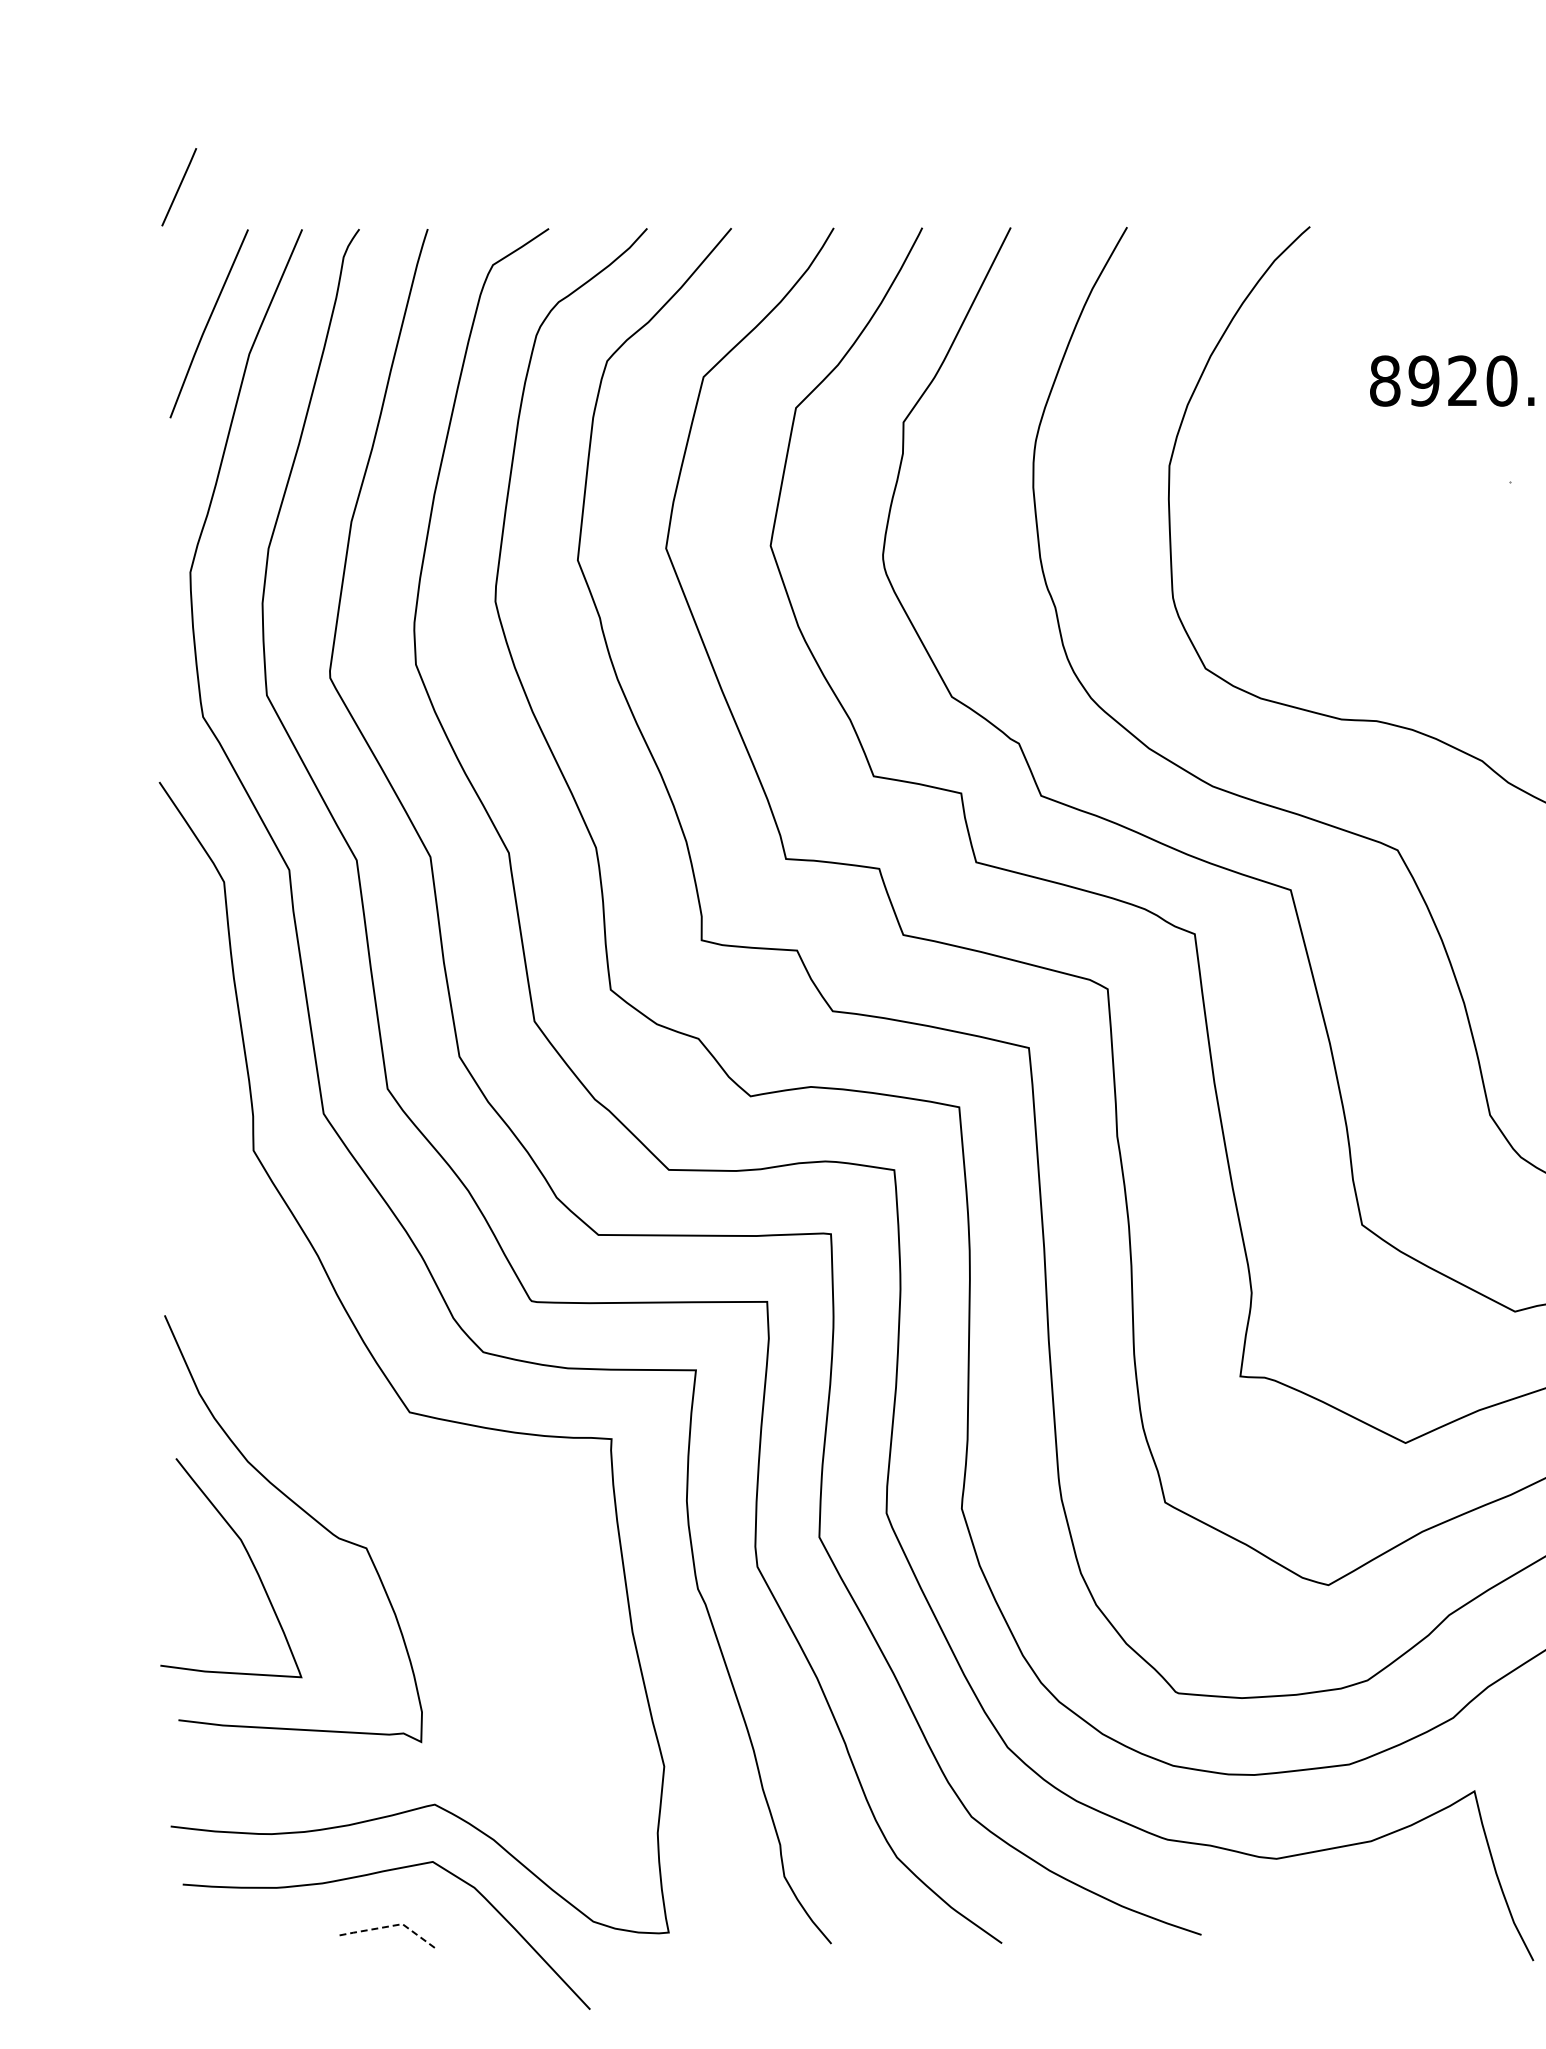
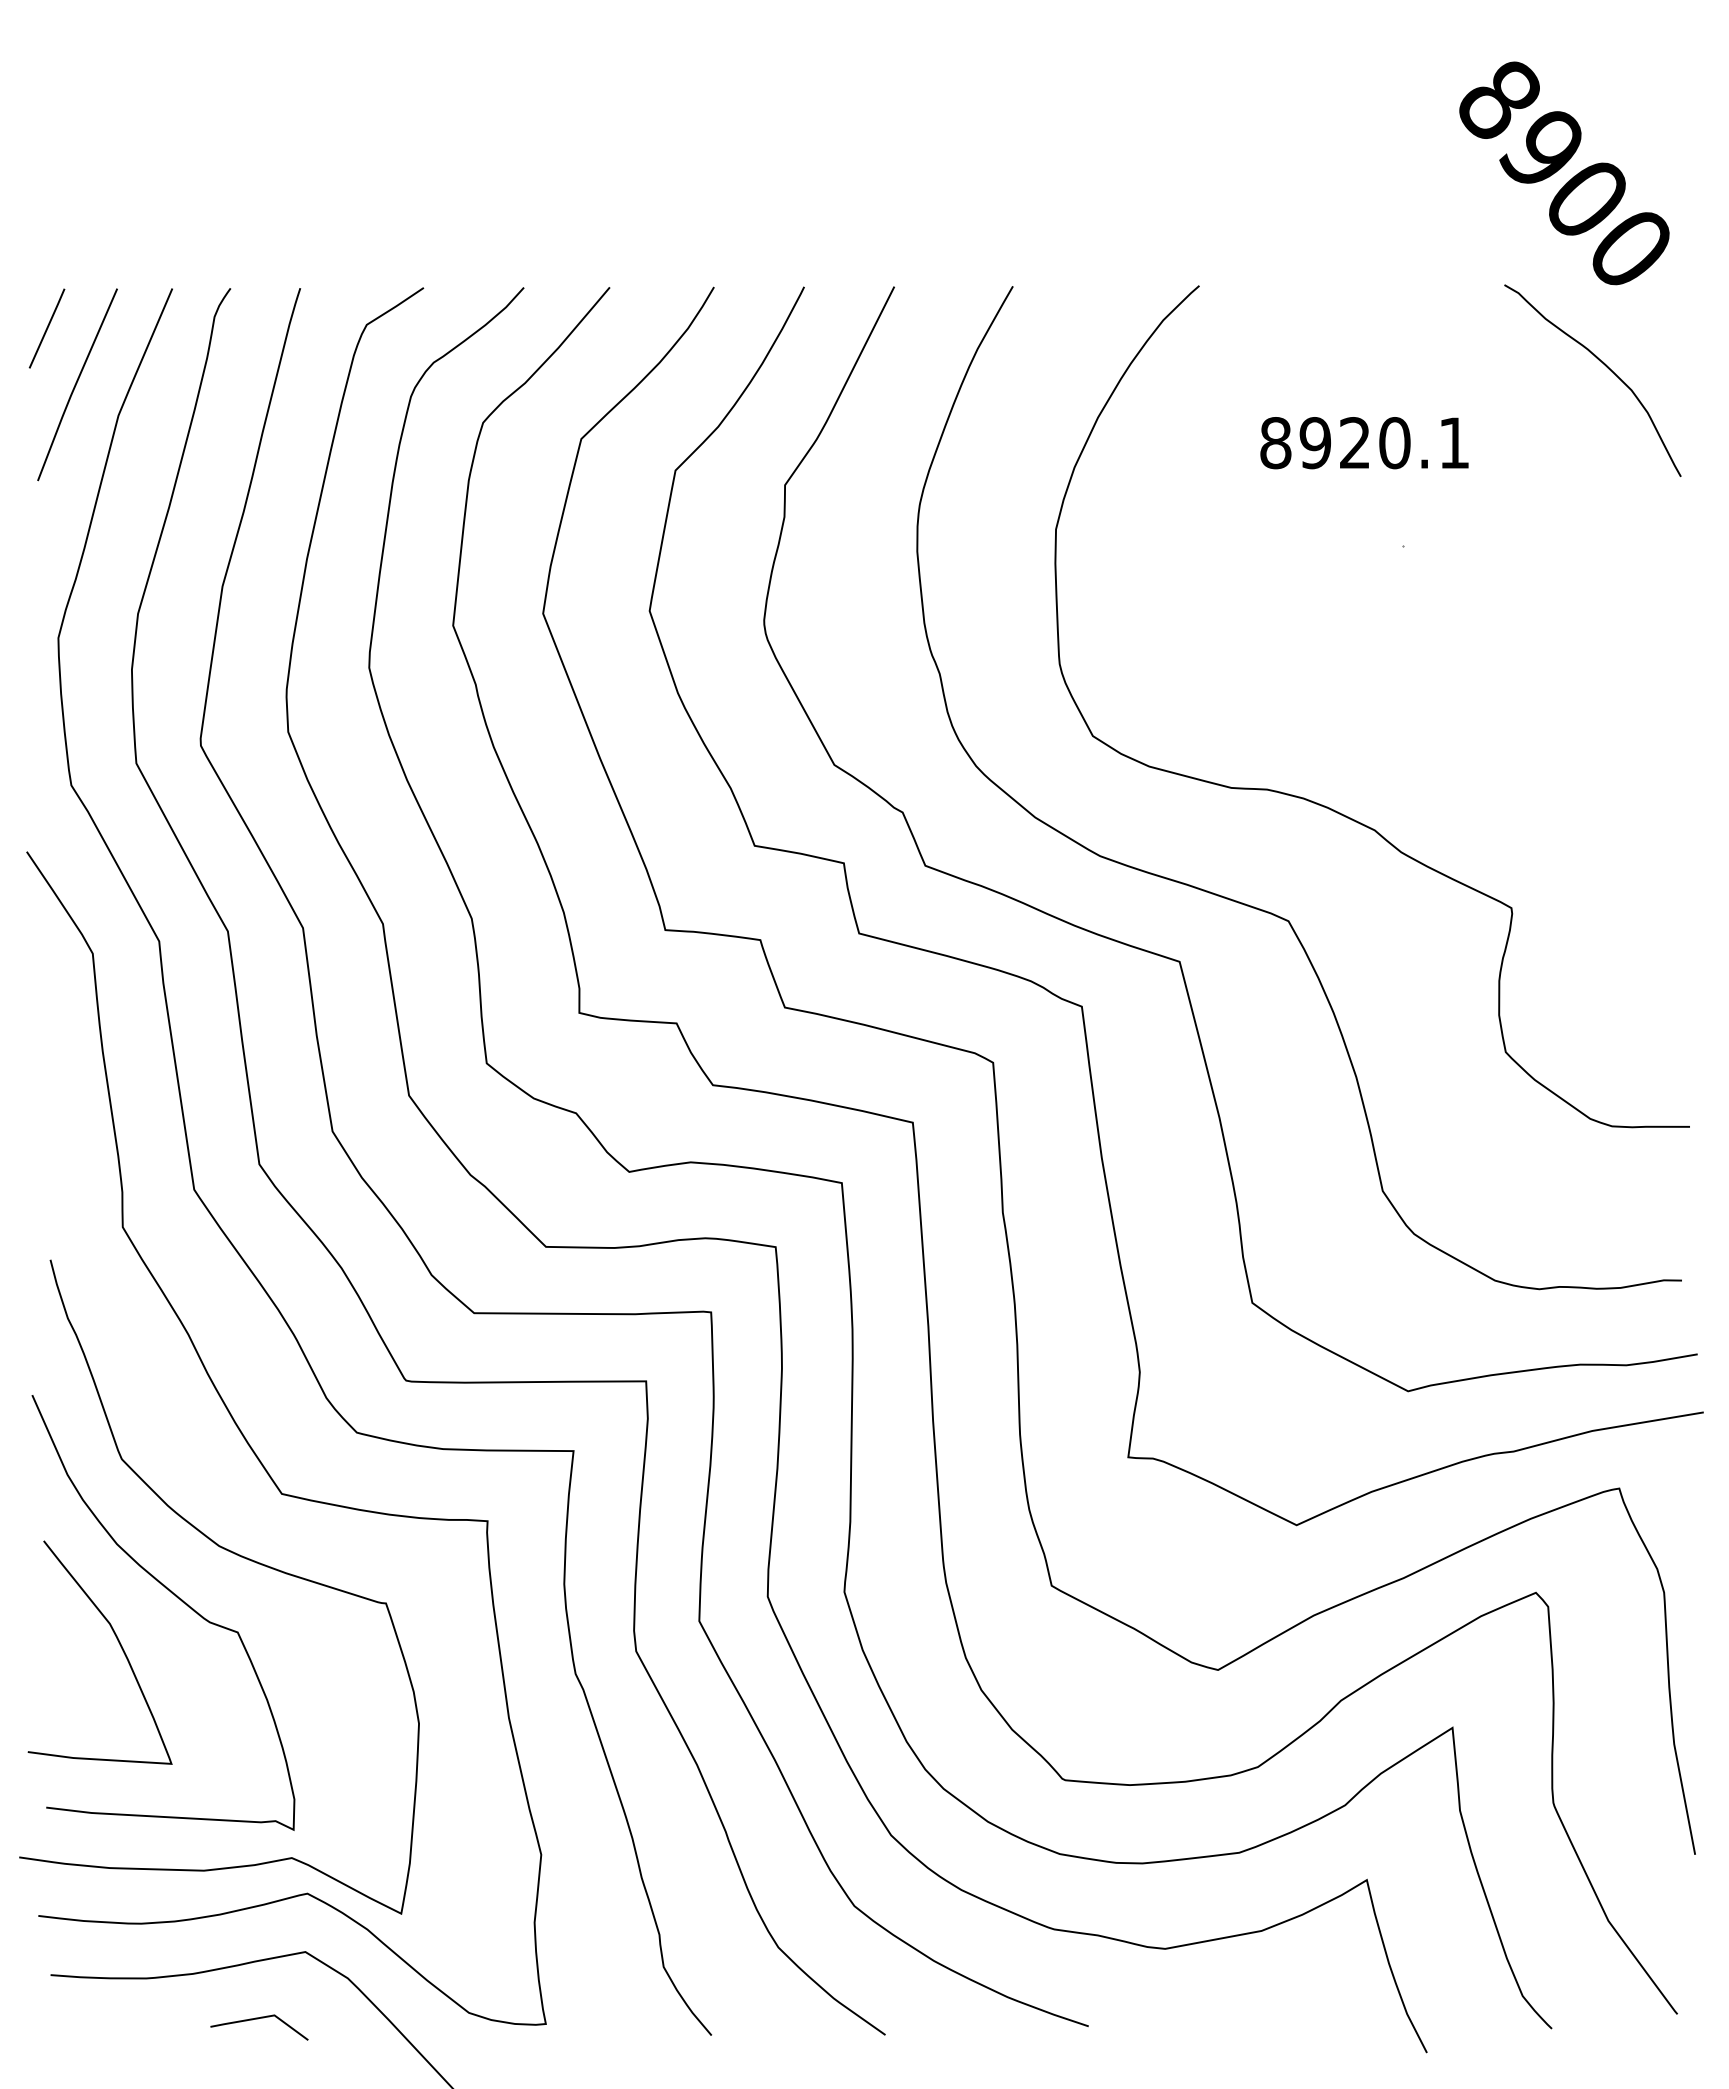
line: (178, 187) -> (46, 328), moved
curve: (363, 1471) -> (234, 1554), added
line: (390, 1926) -> (262, 2017), dashed -> solid

